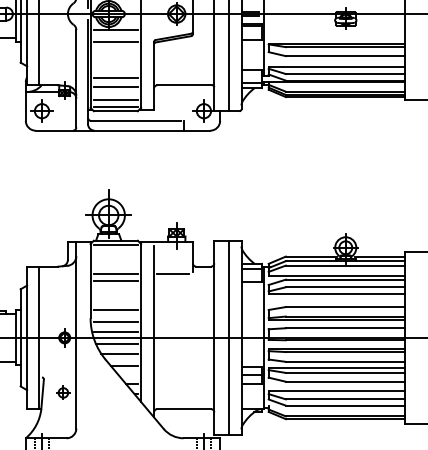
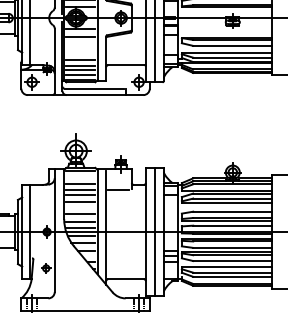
line: (115, 93) -> (80, 70), added
line: (115, 264) -> (80, 183), added
line: (115, 291) -> (80, 201), added

